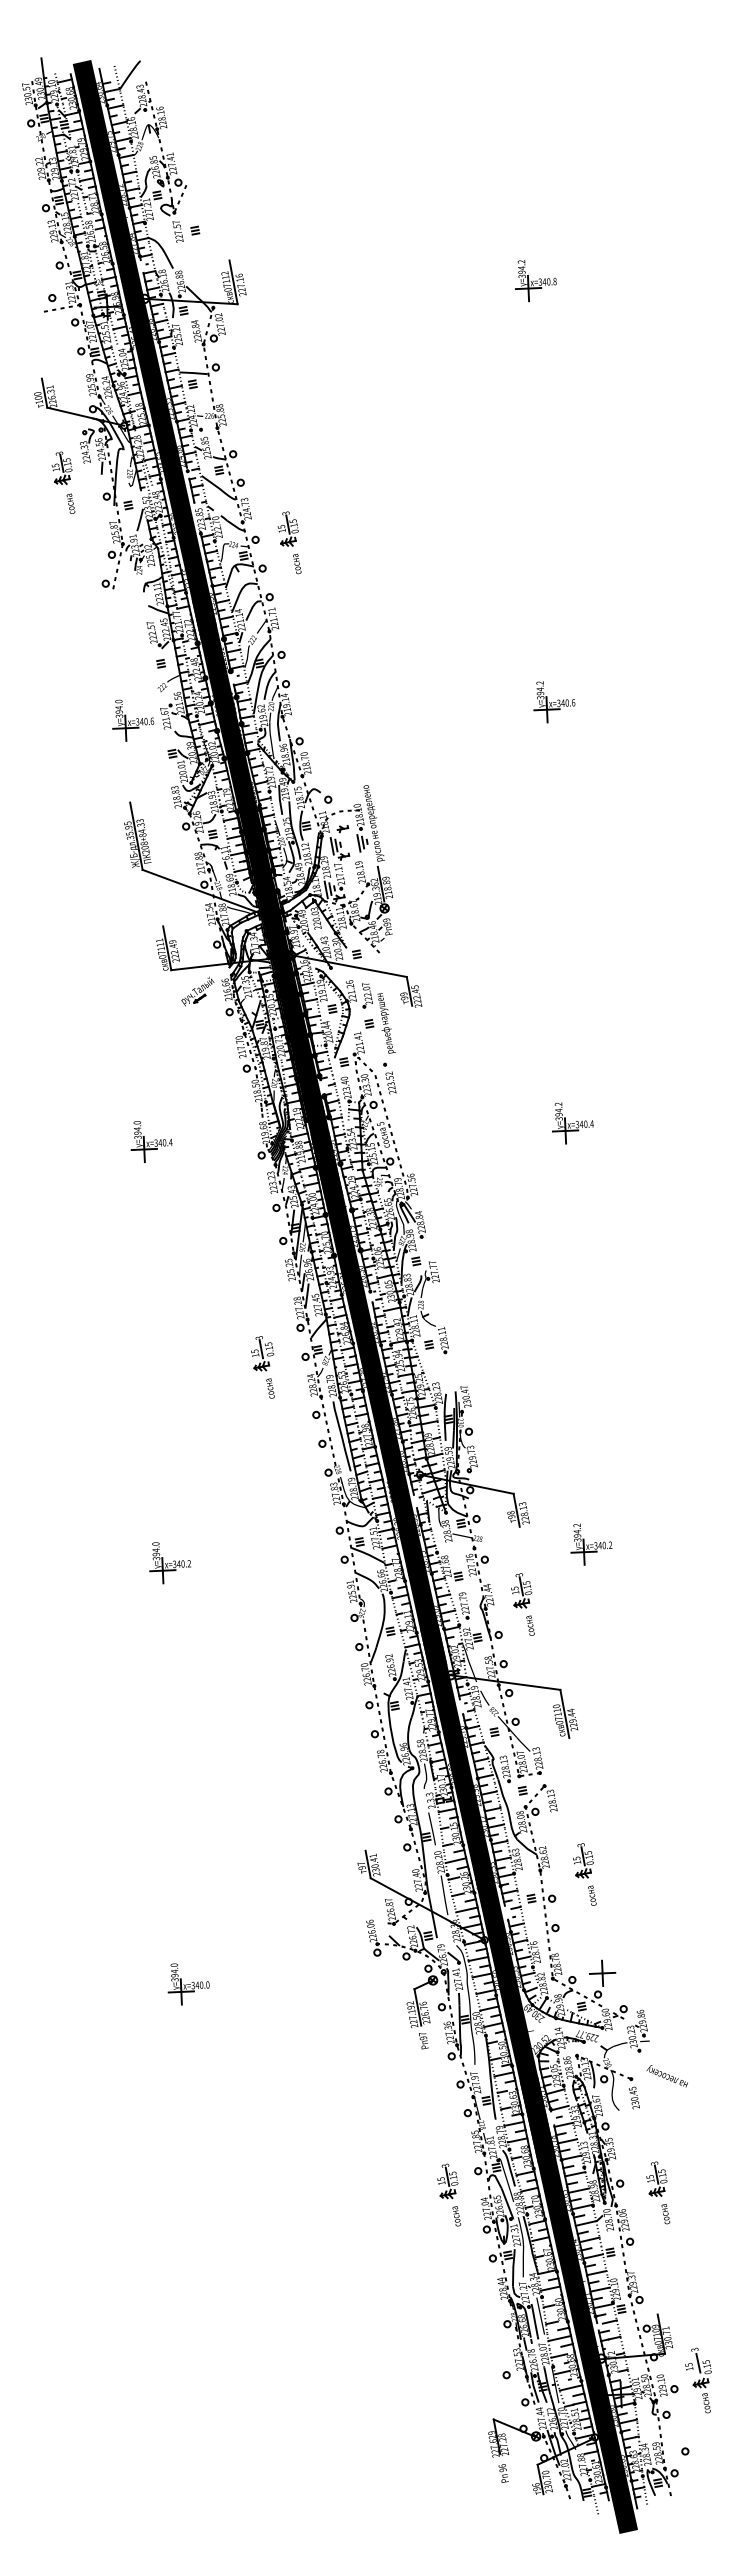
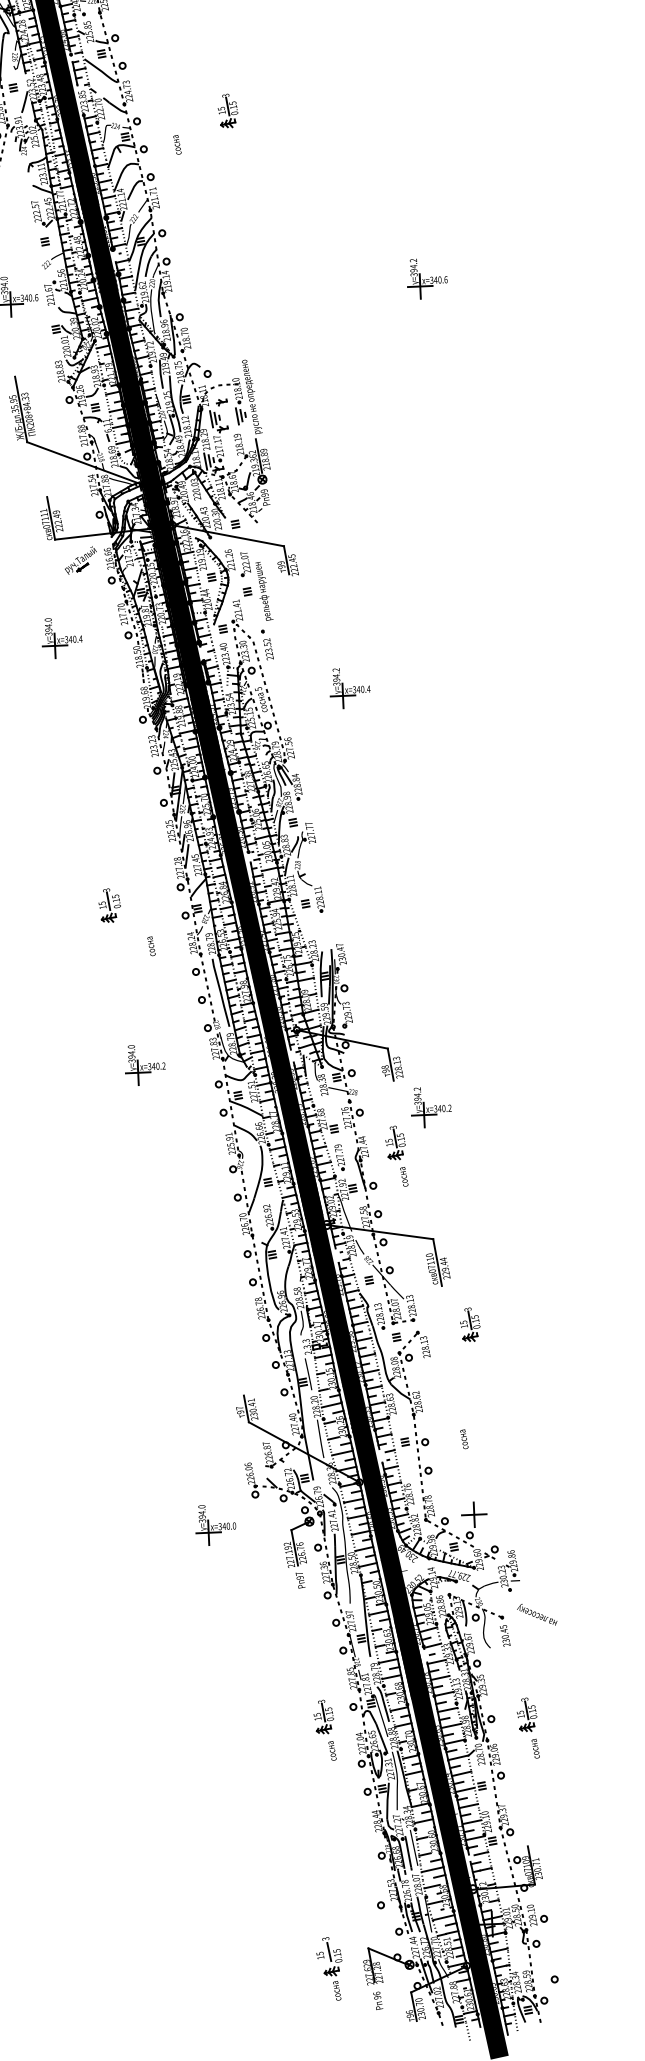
part: (287, 528) -> (227, 110), moved
part: (572, 1123) -> (349, 688), moved
part: (151, 1141) -> (62, 638), moved
part: (262, 1353) -> (109, 905), moved
part: (591, 1544) -> (431, 1107), moved
part: (169, 1563) -> (144, 1065), moved
part: (583, 1860) -> (470, 1324), moved
part: (188, 1984) -> (215, 1525), moved
part: (698, 2380) -> (329, 1968), moved

